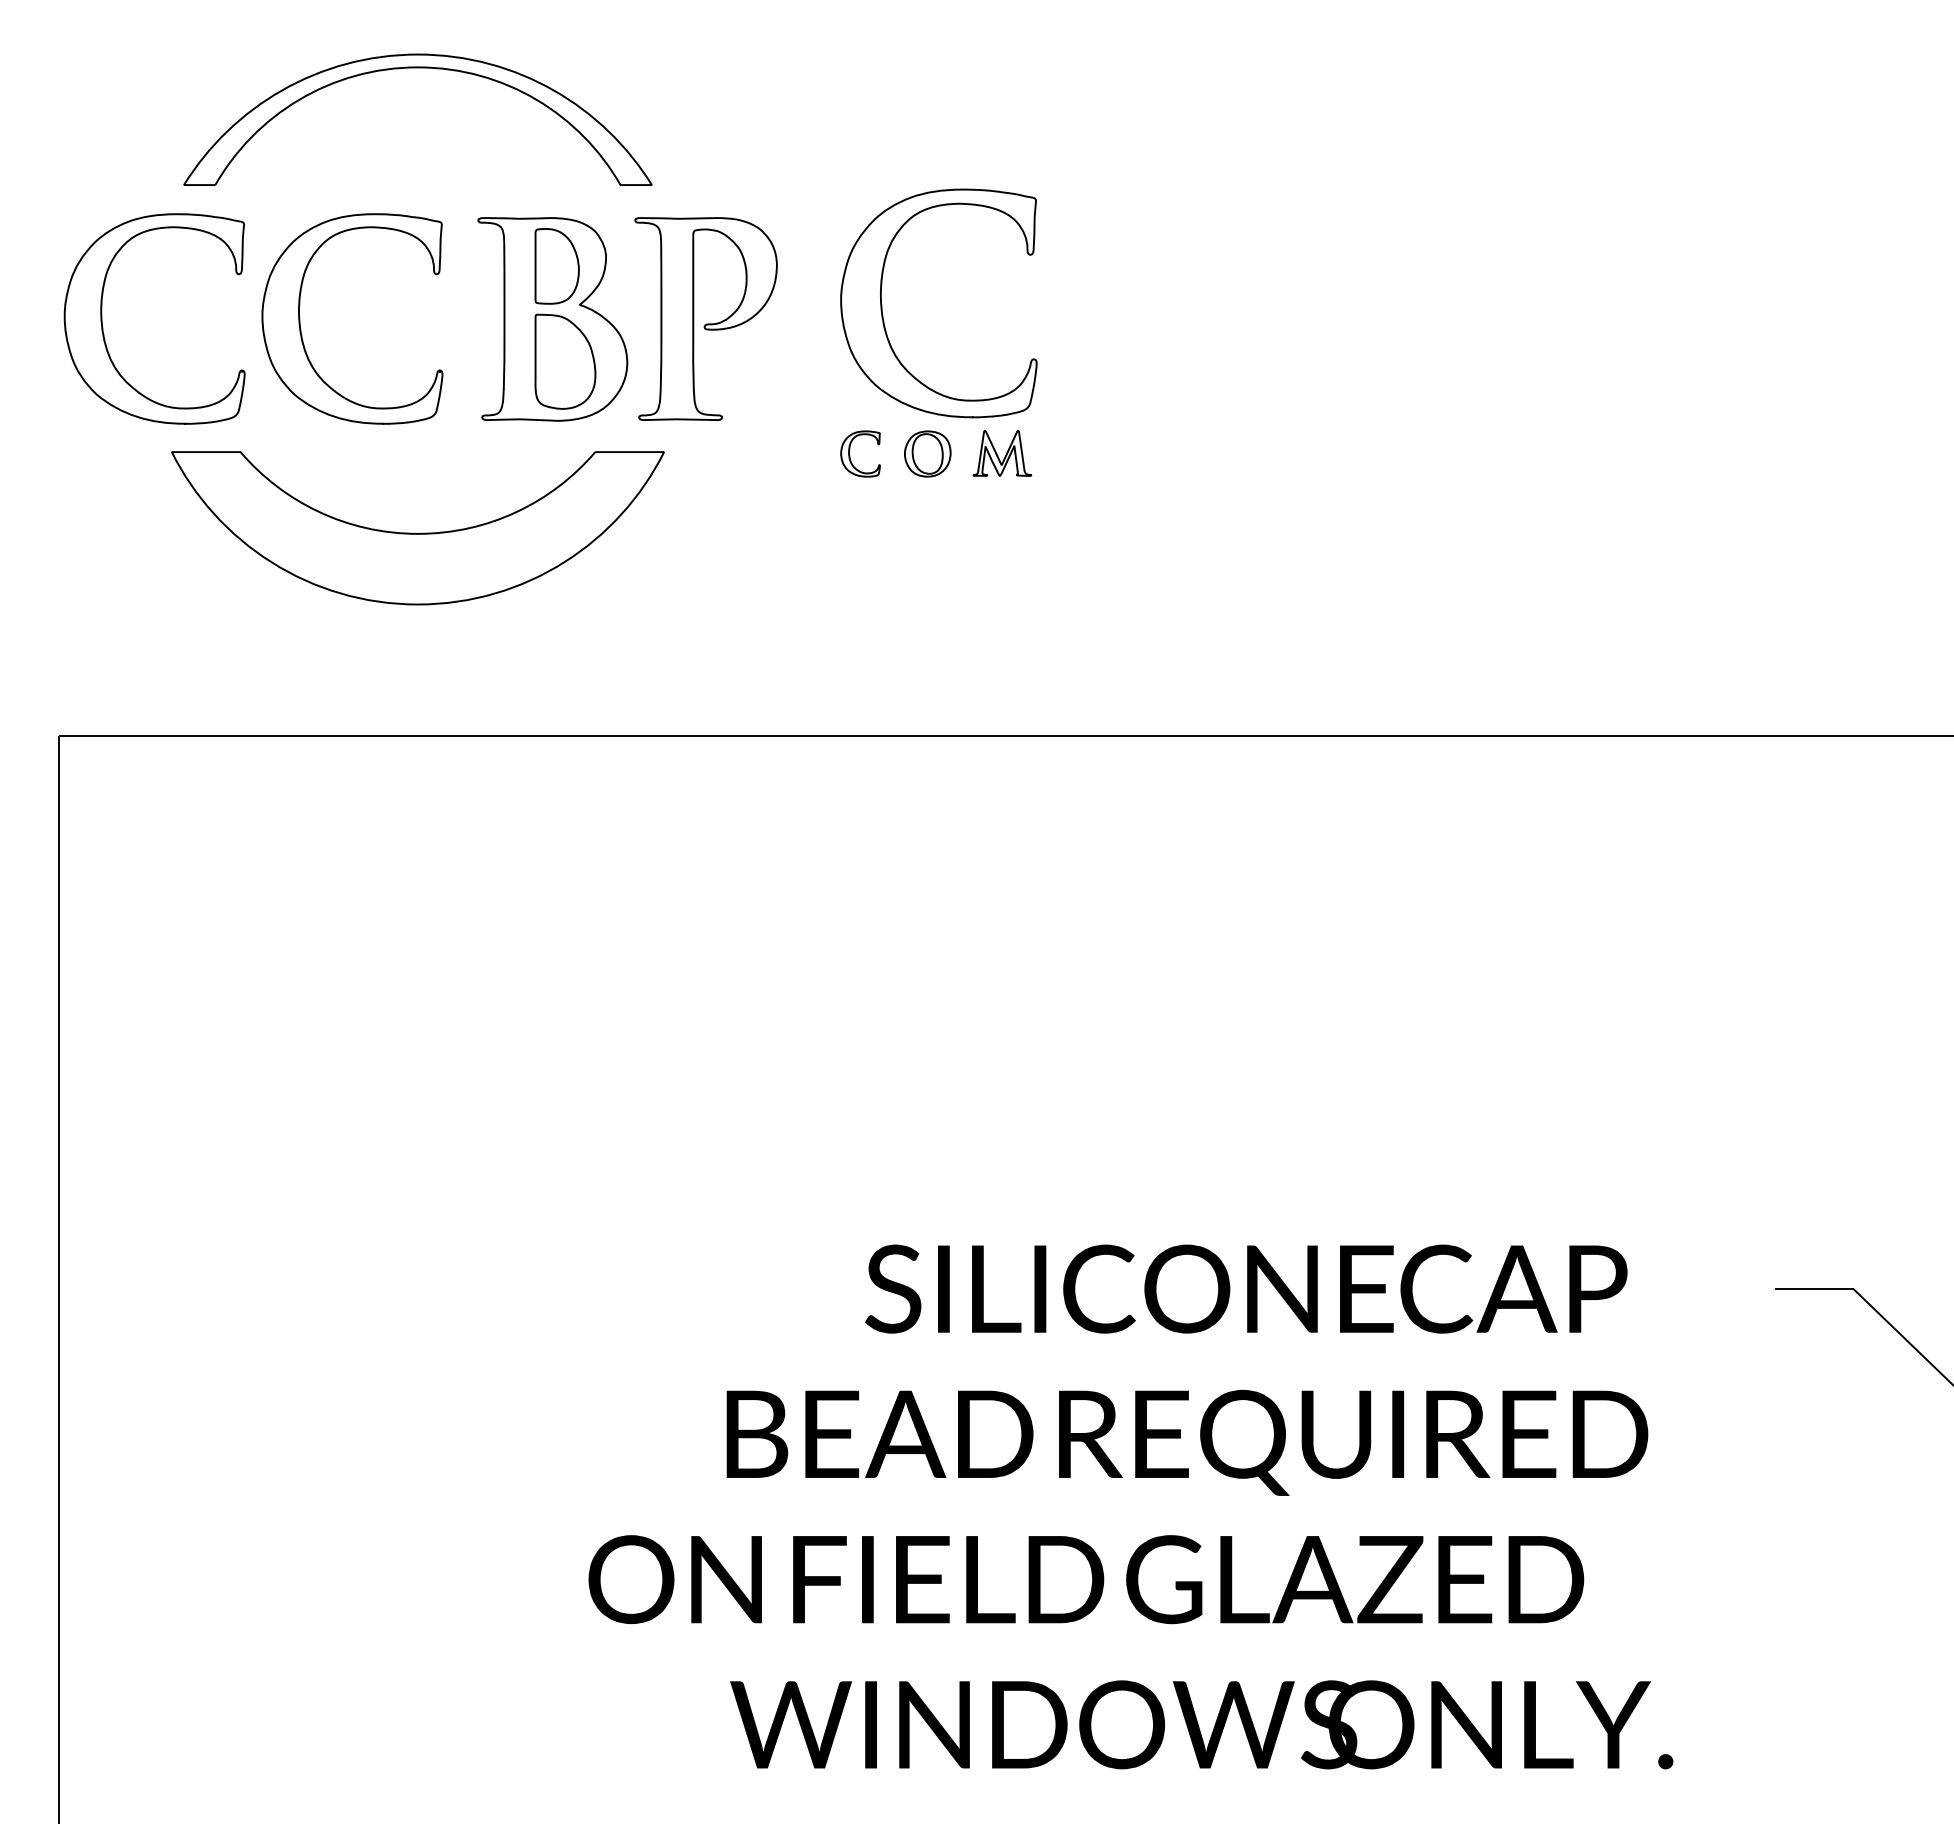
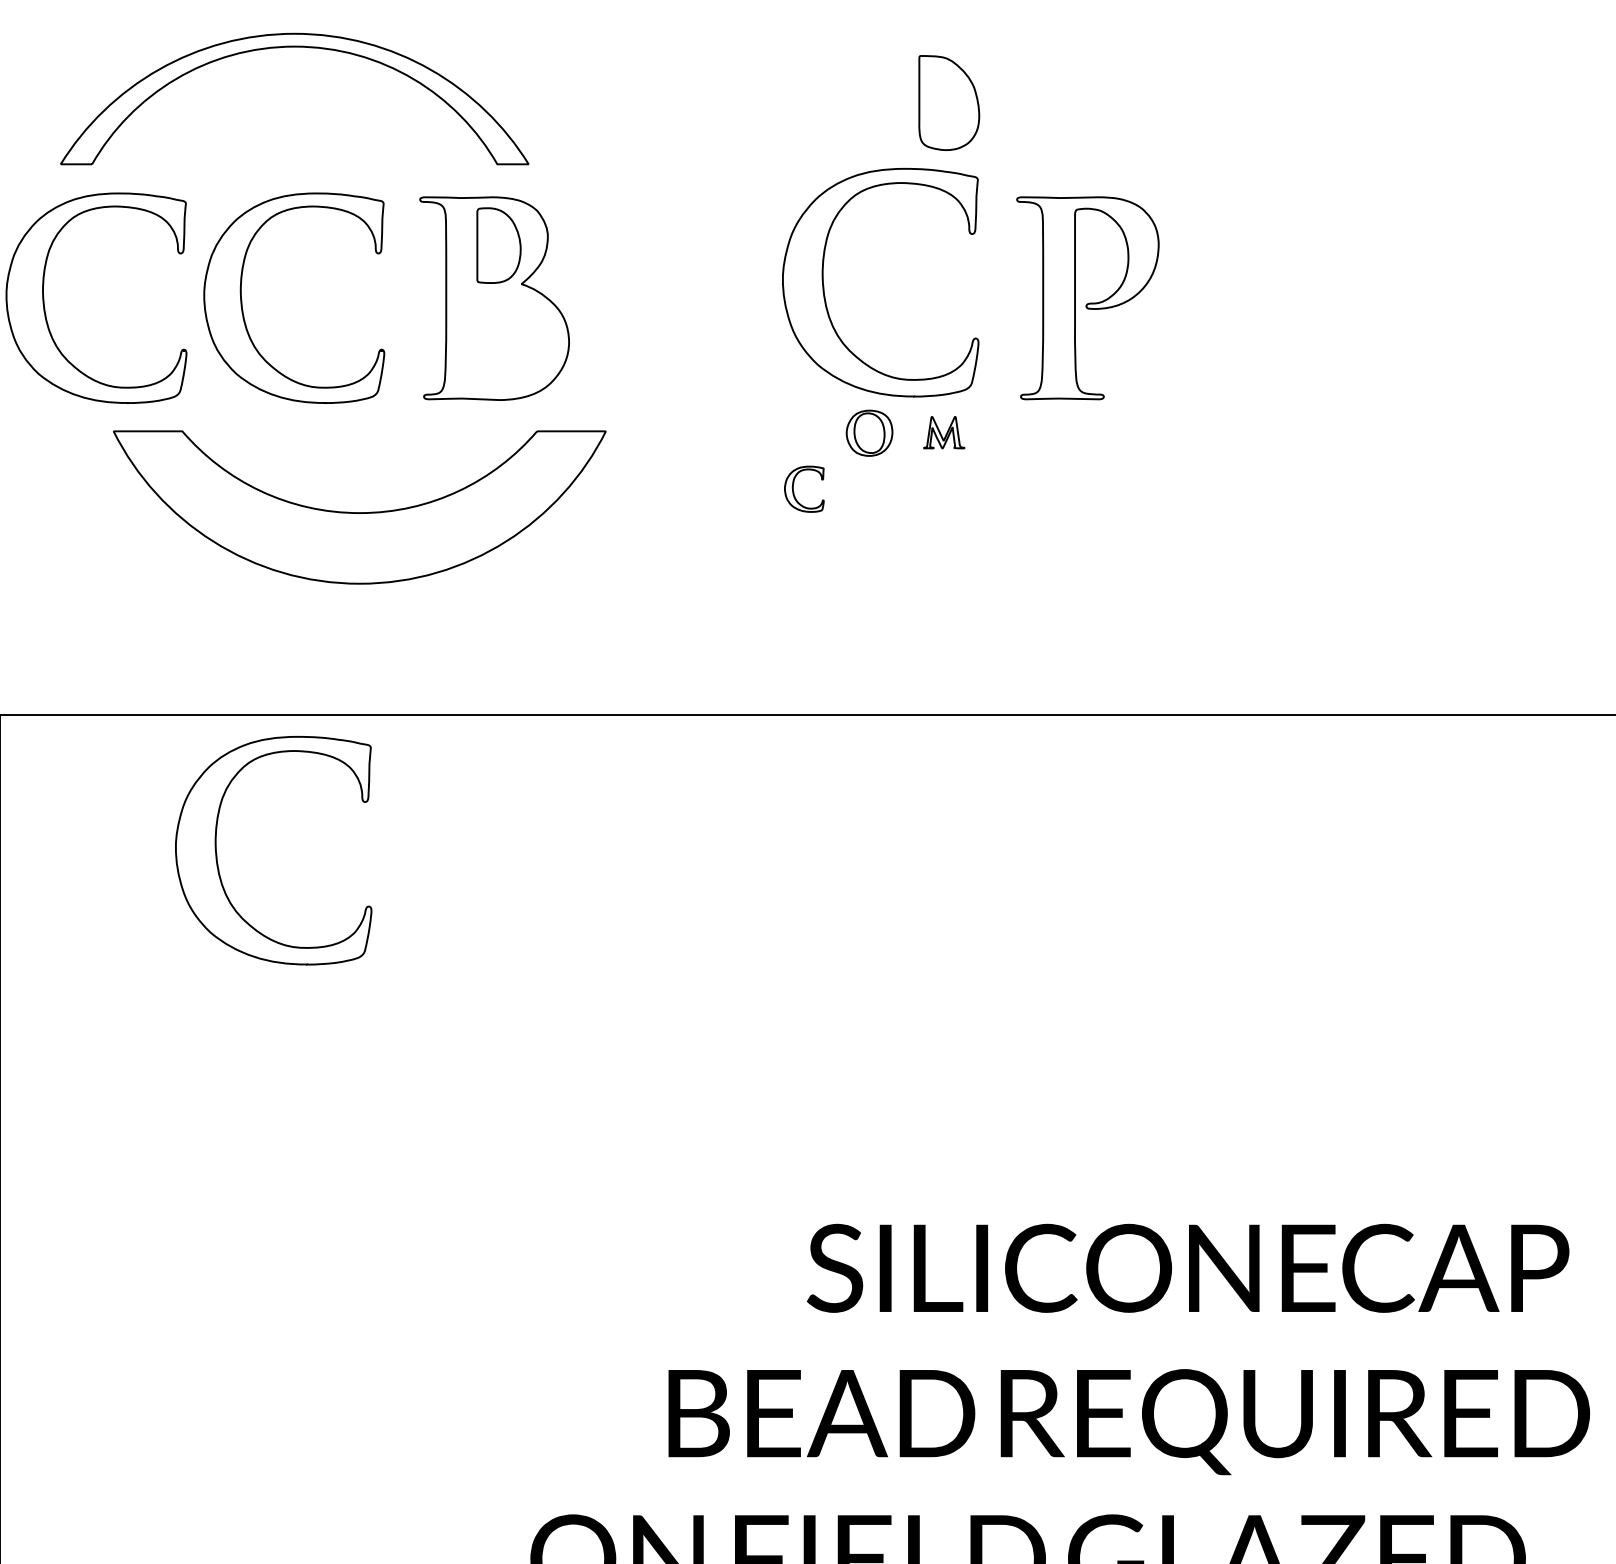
part: (417, 68) -> (294, 47), moved
part: (705, 318) -> (1087, 297), moved
part: (565, 361) -> (949, 102), moved
part: (1002, 453) -> (944, 432), size x0.7
part: (850, 455) -> (794, 490), moved
part: (275, 872) -> (217, 851), added

